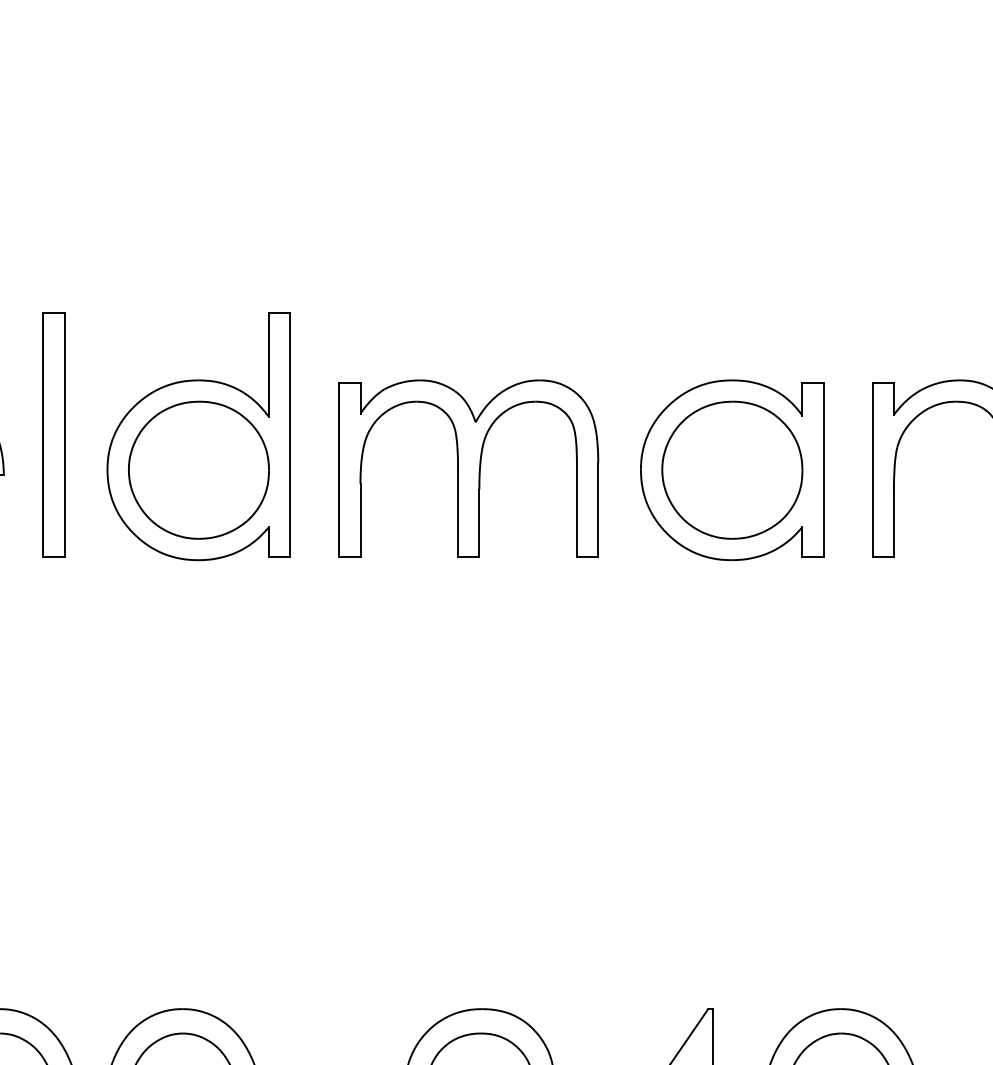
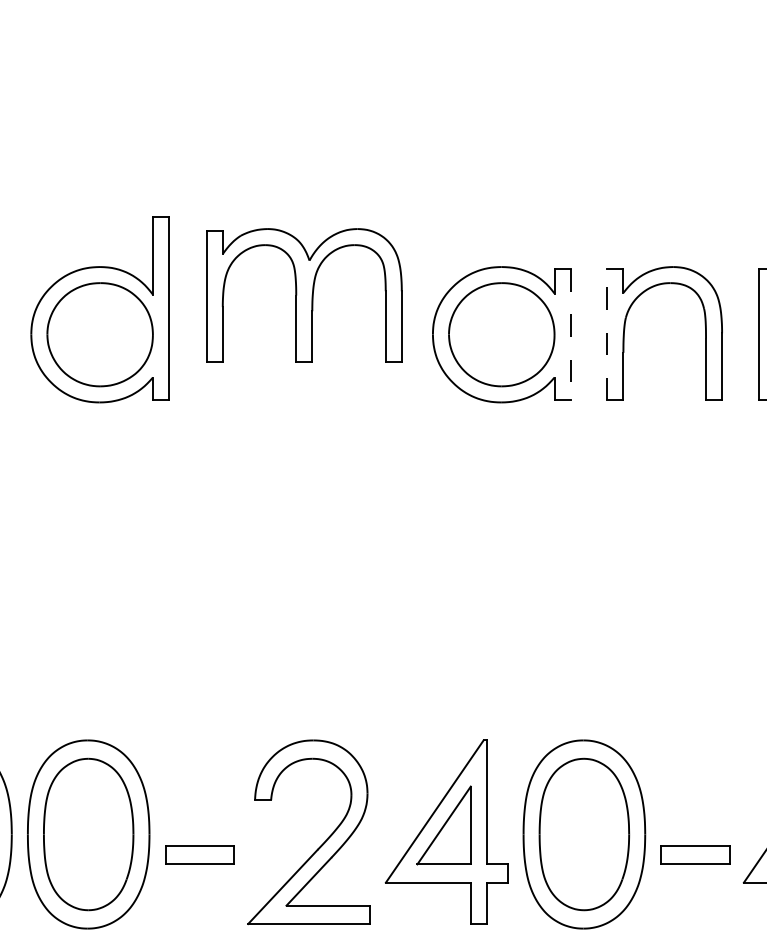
part: (469, 468) -> (304, 295), moved
line: (872, 469) -> (607, 334), solid -> dashed
line: (823, 471) -> (570, 335), solid -> dashed

